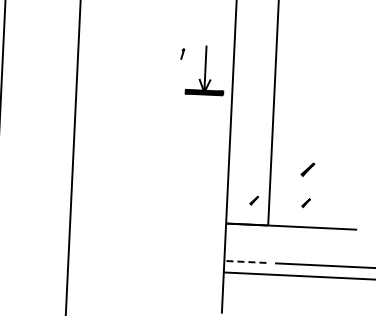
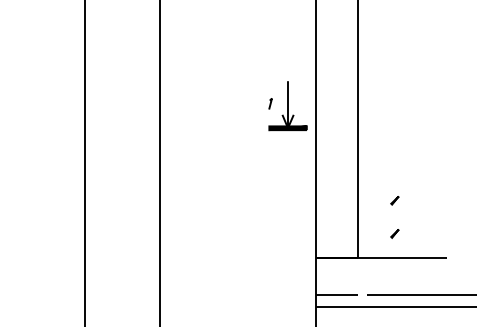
line: (182, 53) -> (270, 103), moved
part: (307, 169) -> (394, 200), size x0.62
part: (253, 200) -> (342, 233), removed
line: (244, 261) -> (336, 295), dashed -> solid

